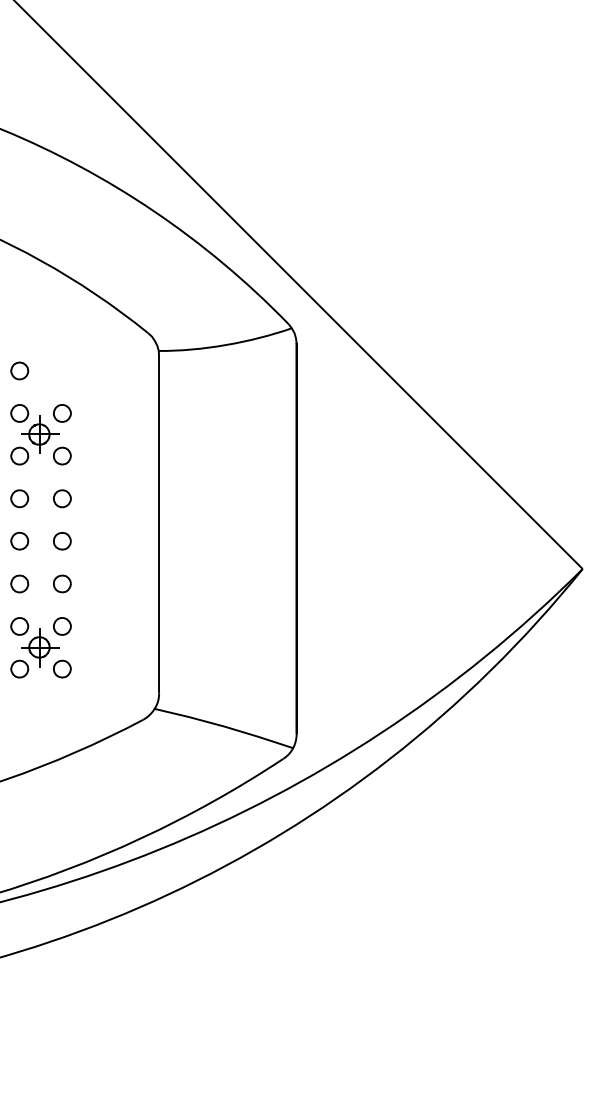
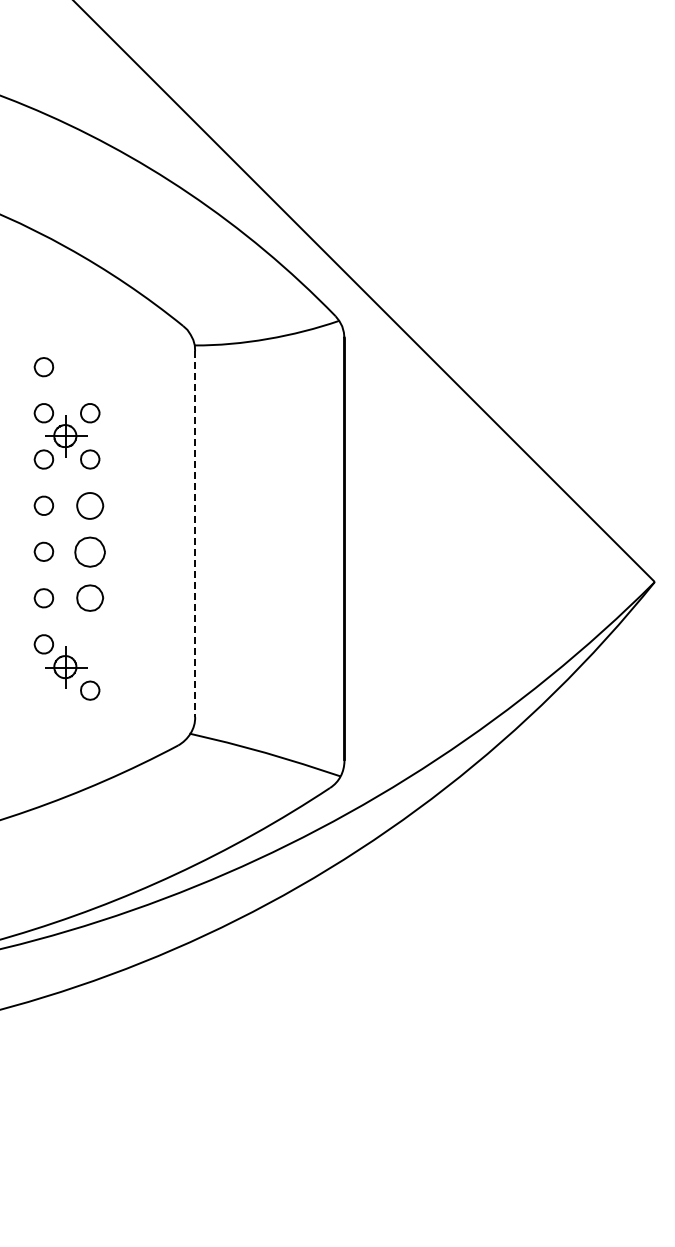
part: (62, 498) -> (90, 505), size x1.4
line: (159, 525) -> (195, 534), solid -> dashed
part: (62, 540) -> (90, 551), size x1.6
part: (62, 584) -> (90, 598), size x1.4
part: (62, 626) -> (90, 644), removed
part: (19, 668) -> (43, 690), removed

